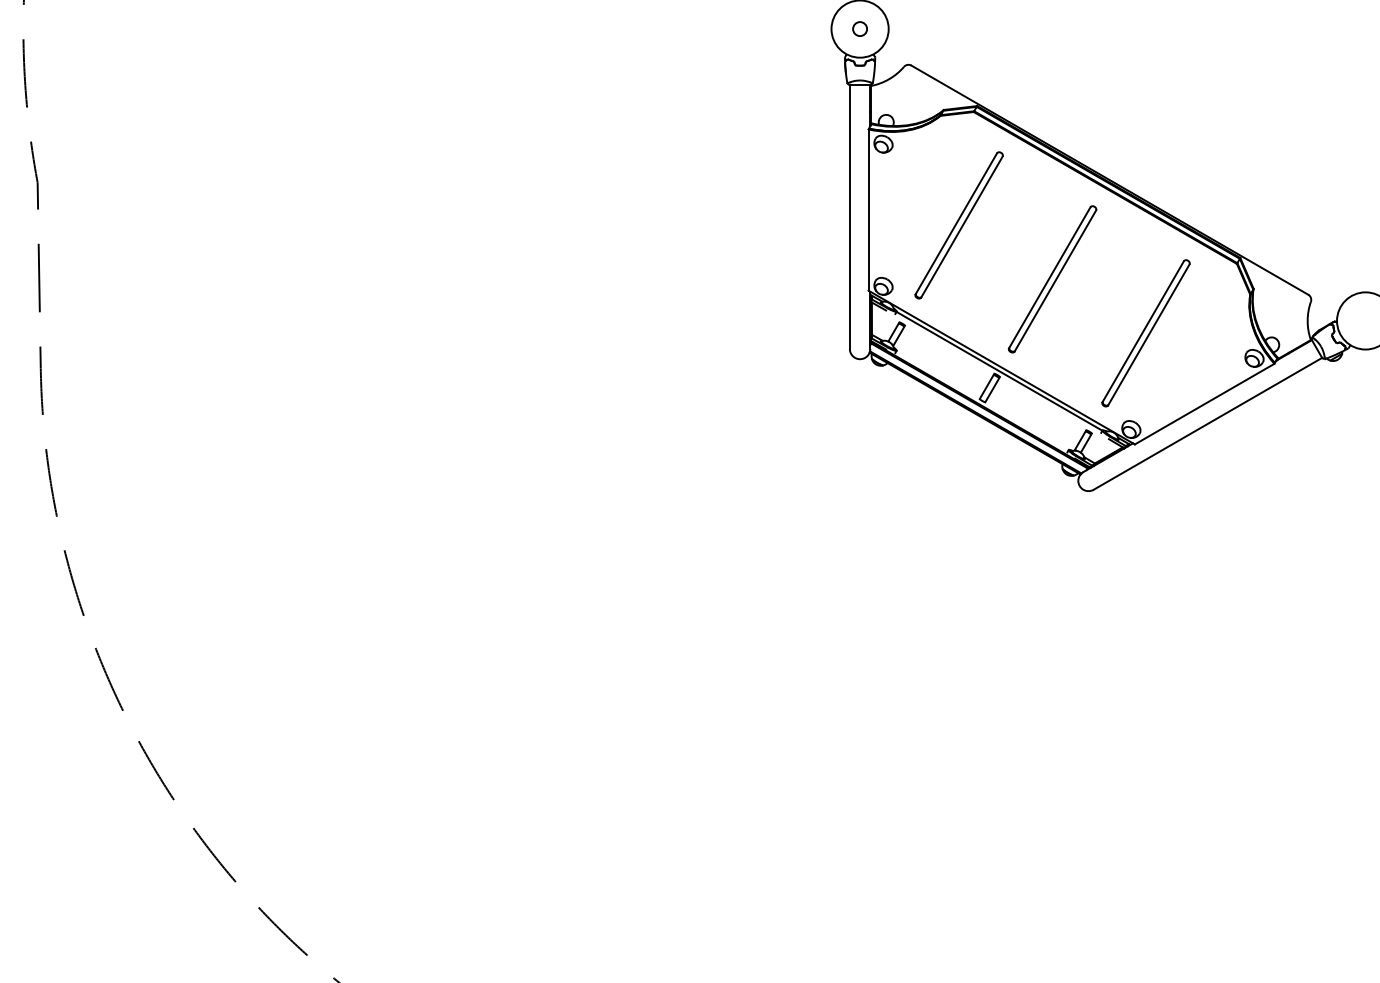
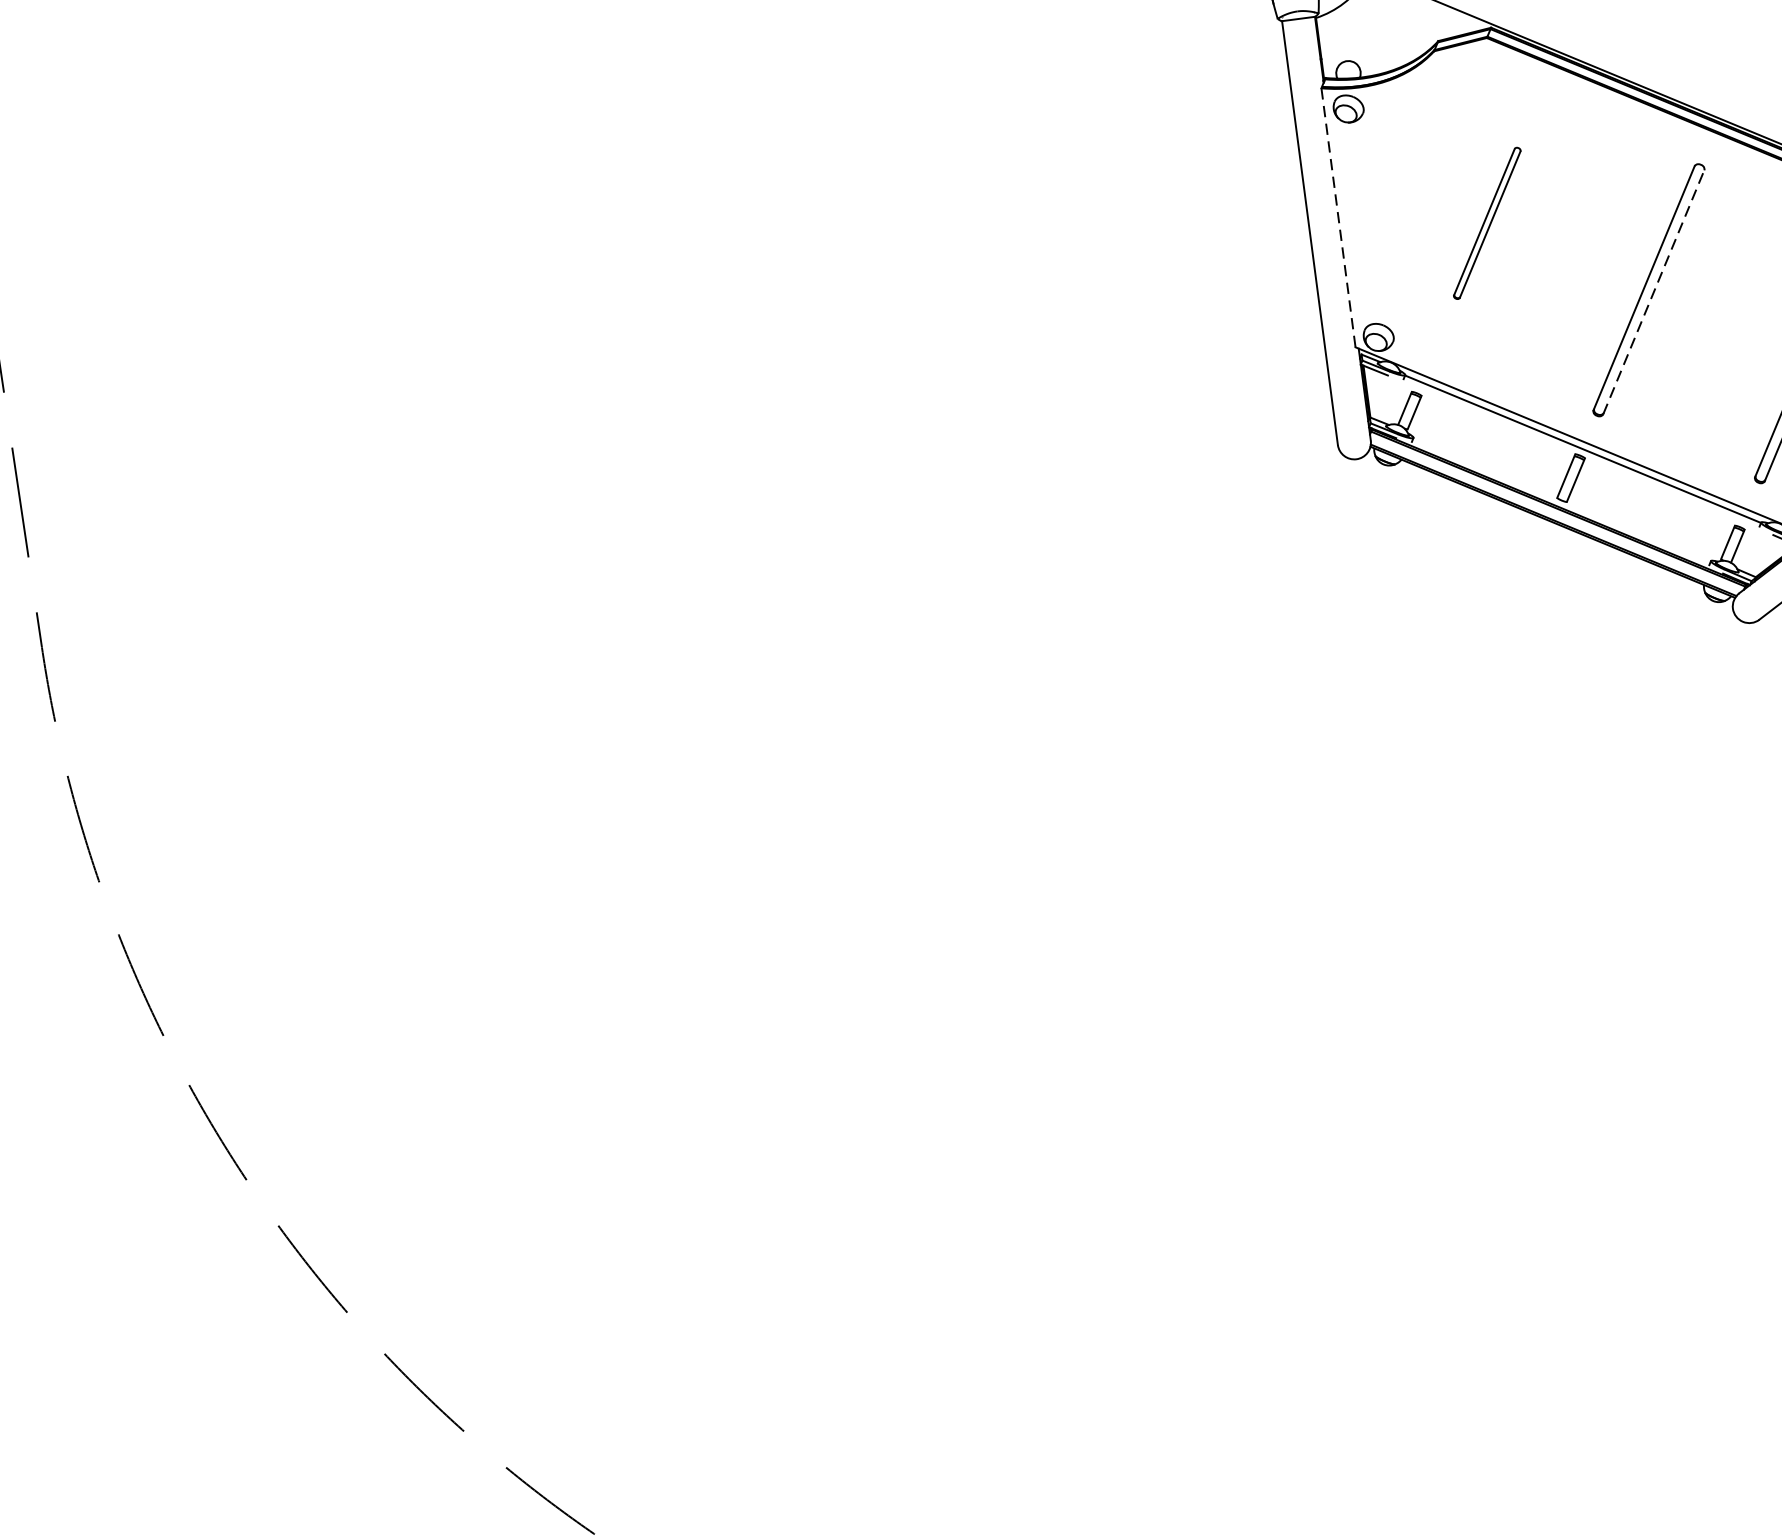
line: (868, 210) -> (1338, 218), solid -> dashed
part: (958, 225) -> (1486, 223), size x0.6
line: (1055, 280) -> (1653, 291), solid -> dashed

